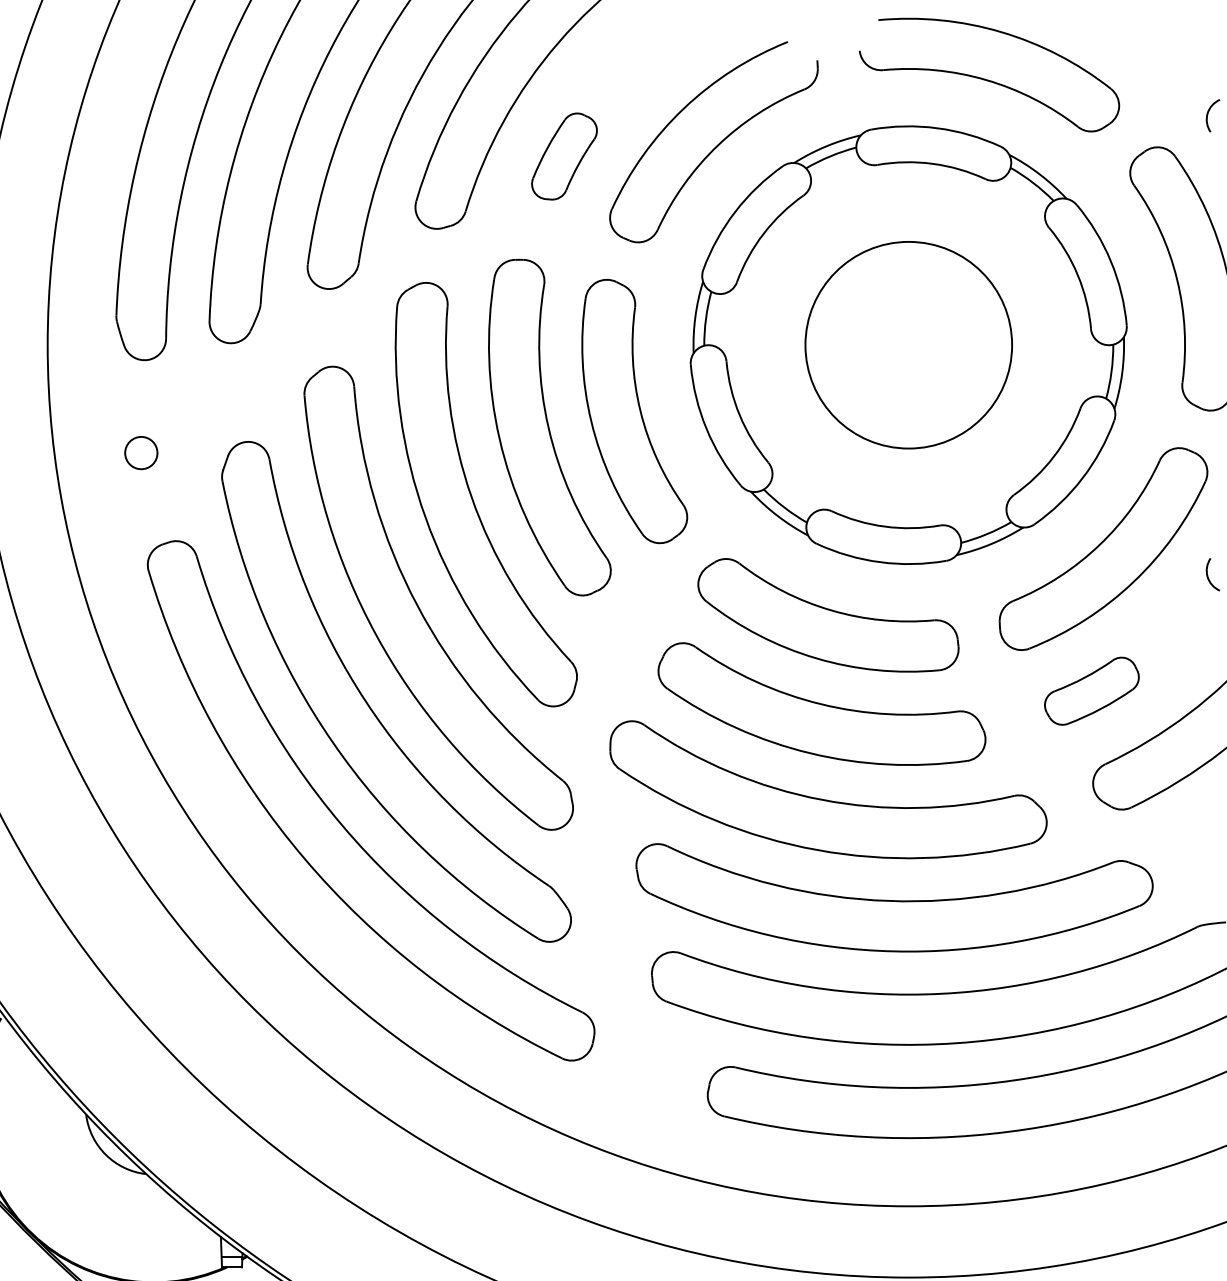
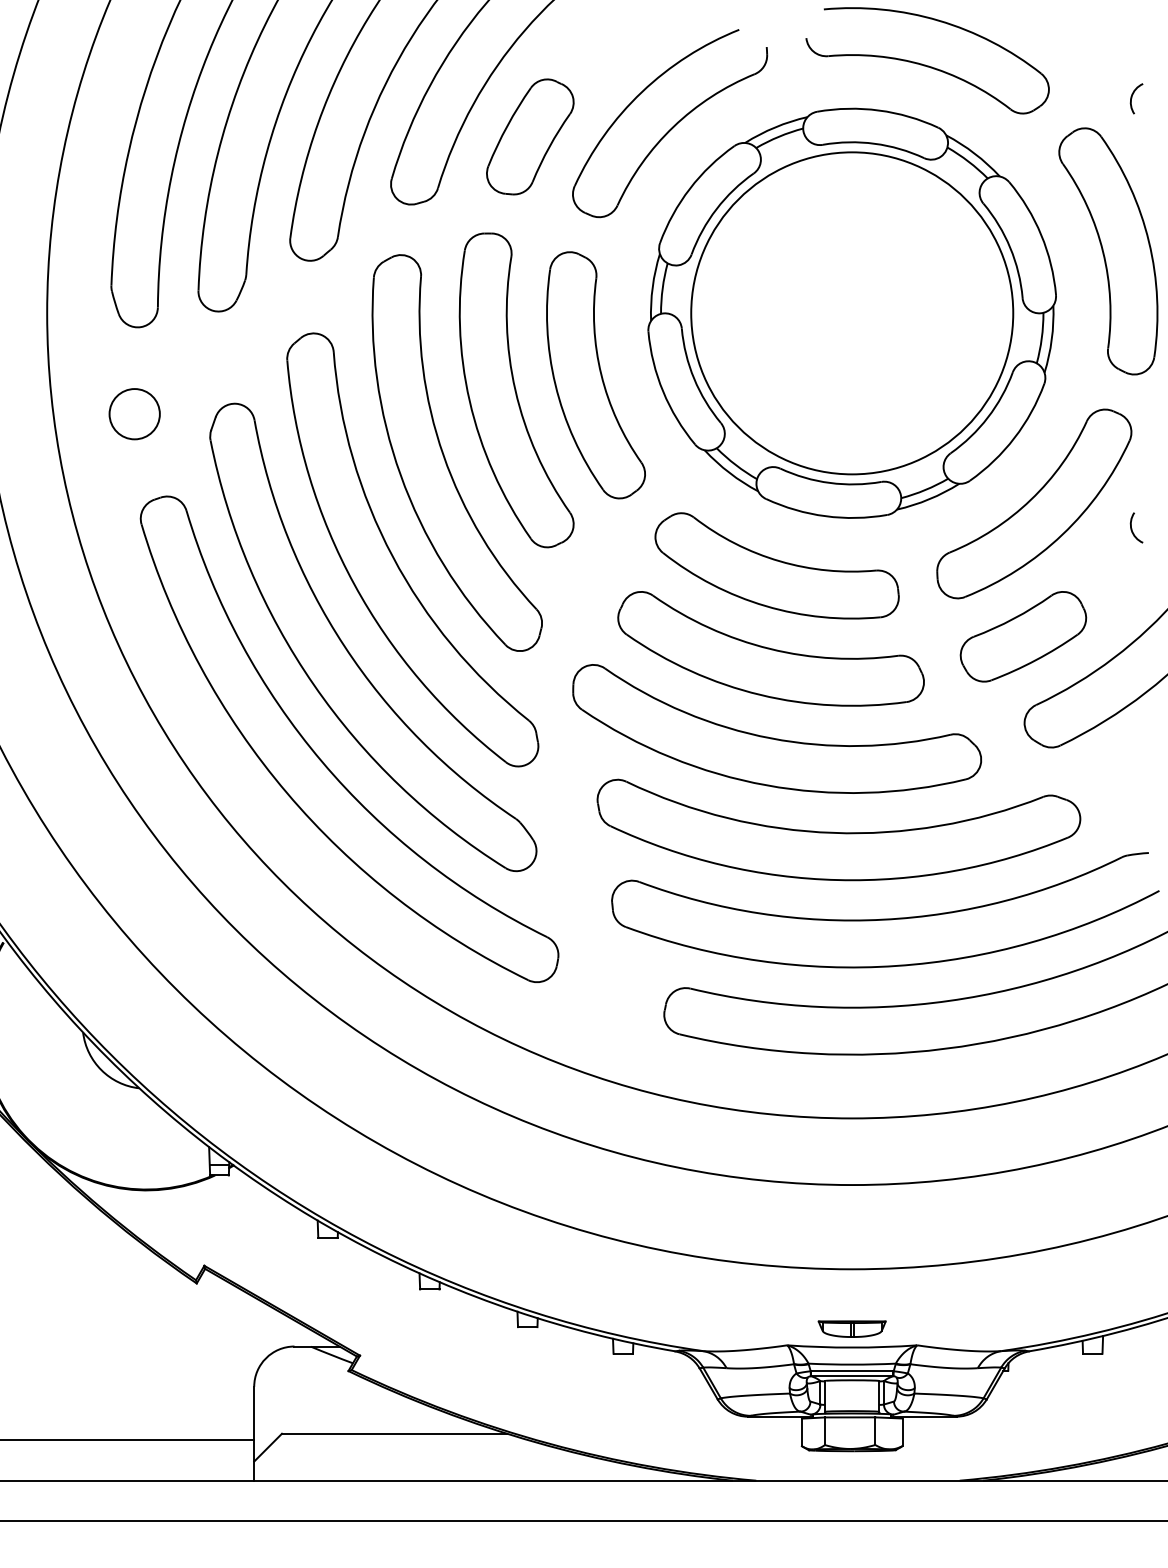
part: (564, 156) -> (530, 136), size x1.43
circle: (909, 345) -> (852, 313), size x1.67
circle: (141, 453) -> (134, 414), size x1.67
part: (1091, 690) -> (1023, 636), size x1.43

